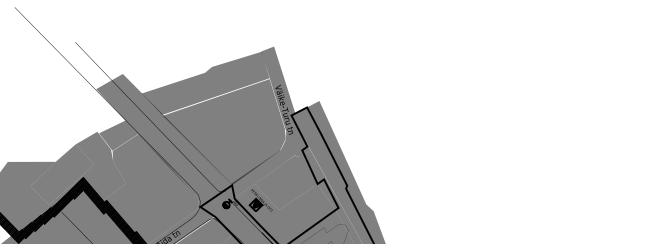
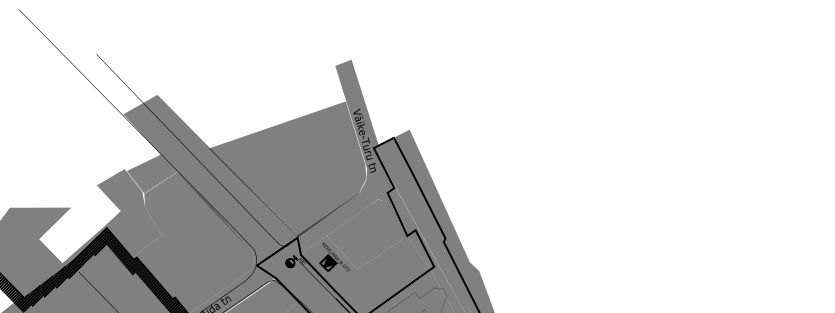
fill: (205, 82) -> (263, 105), removed
fill: (62, 174) -> (80, 223), removed

